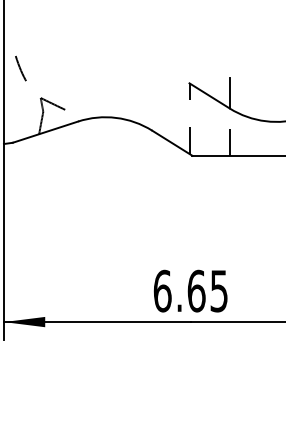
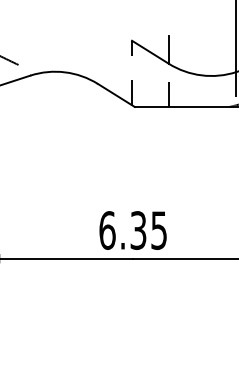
text: (196, 290) -> (138, 229), 6.65 -> 6.35

